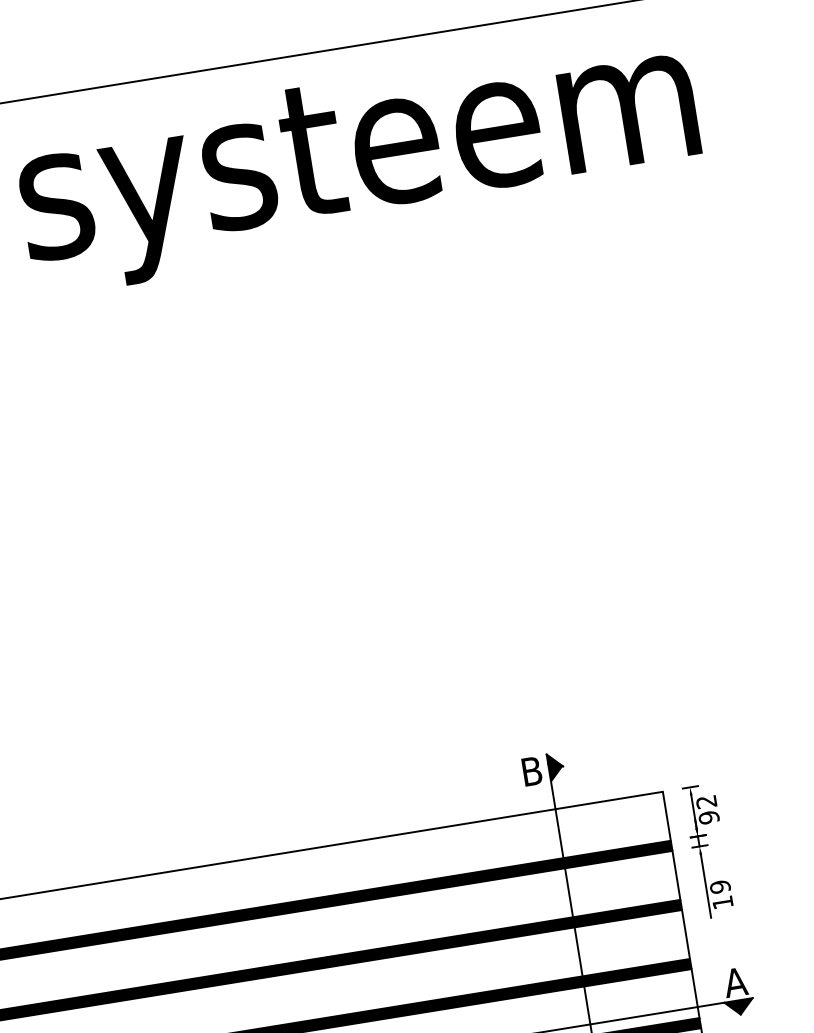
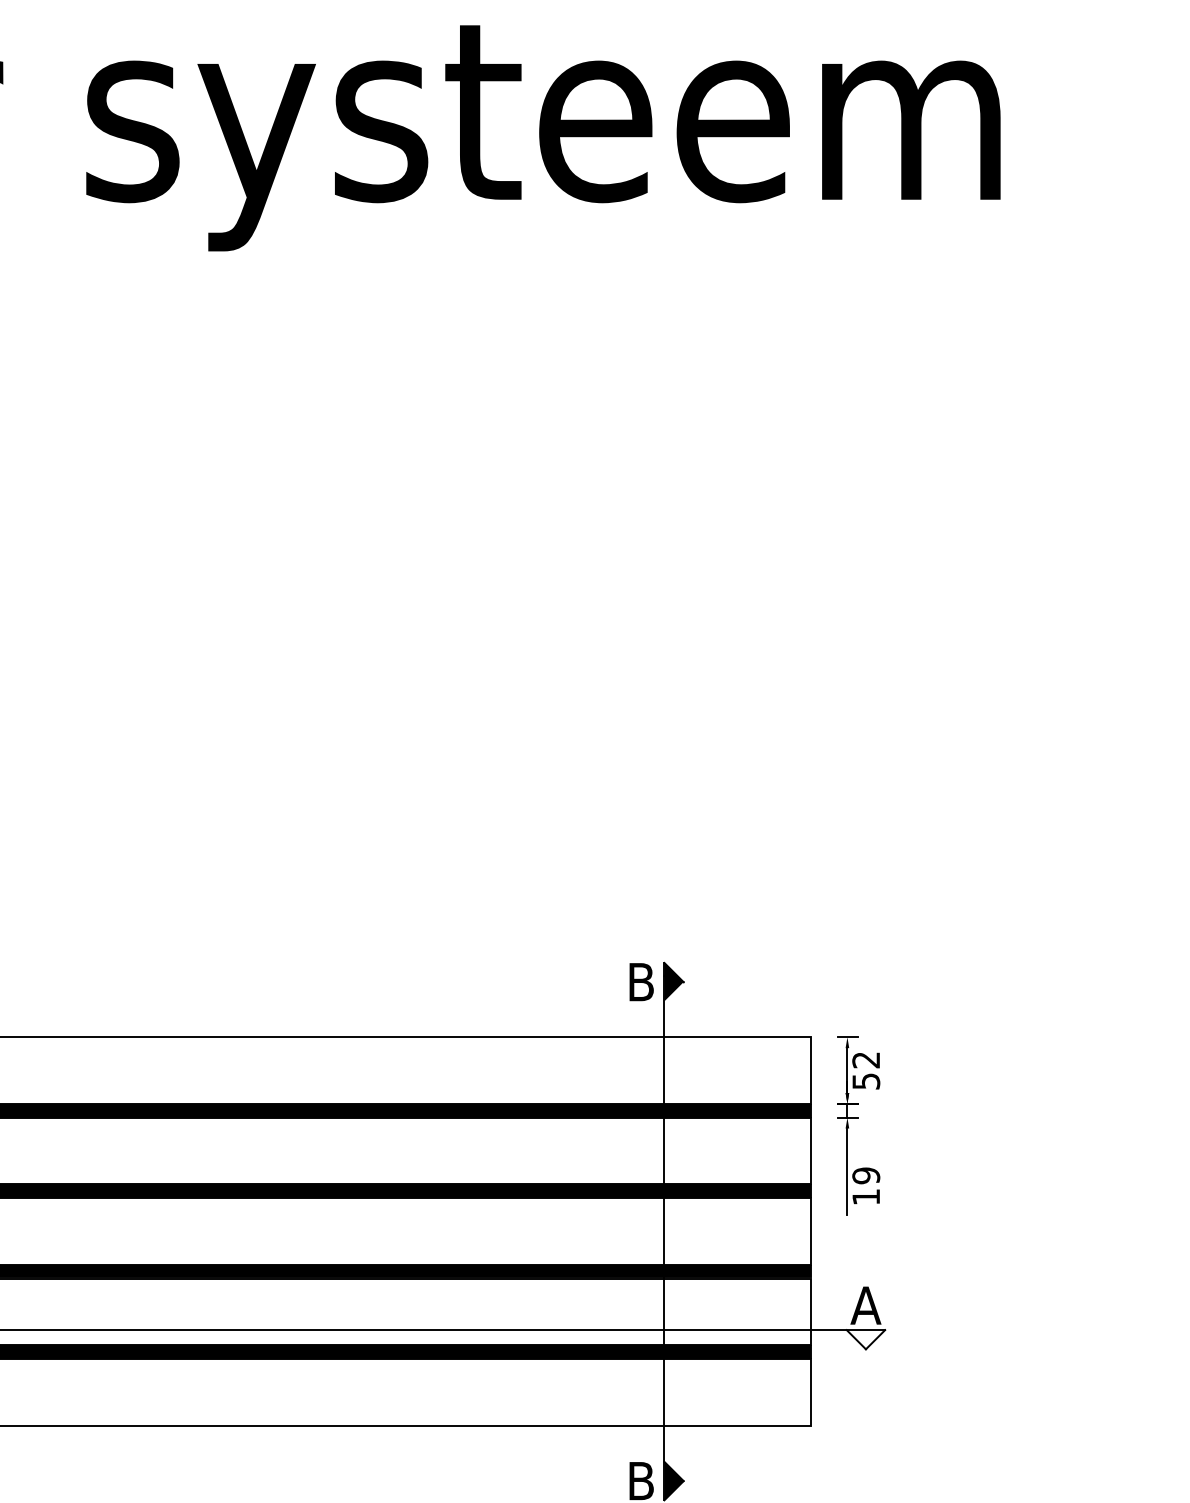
text: (708, 817) -> (865, 1081), 92 -> 52
fill: (739, 1007) -> (865, 1339), removed

